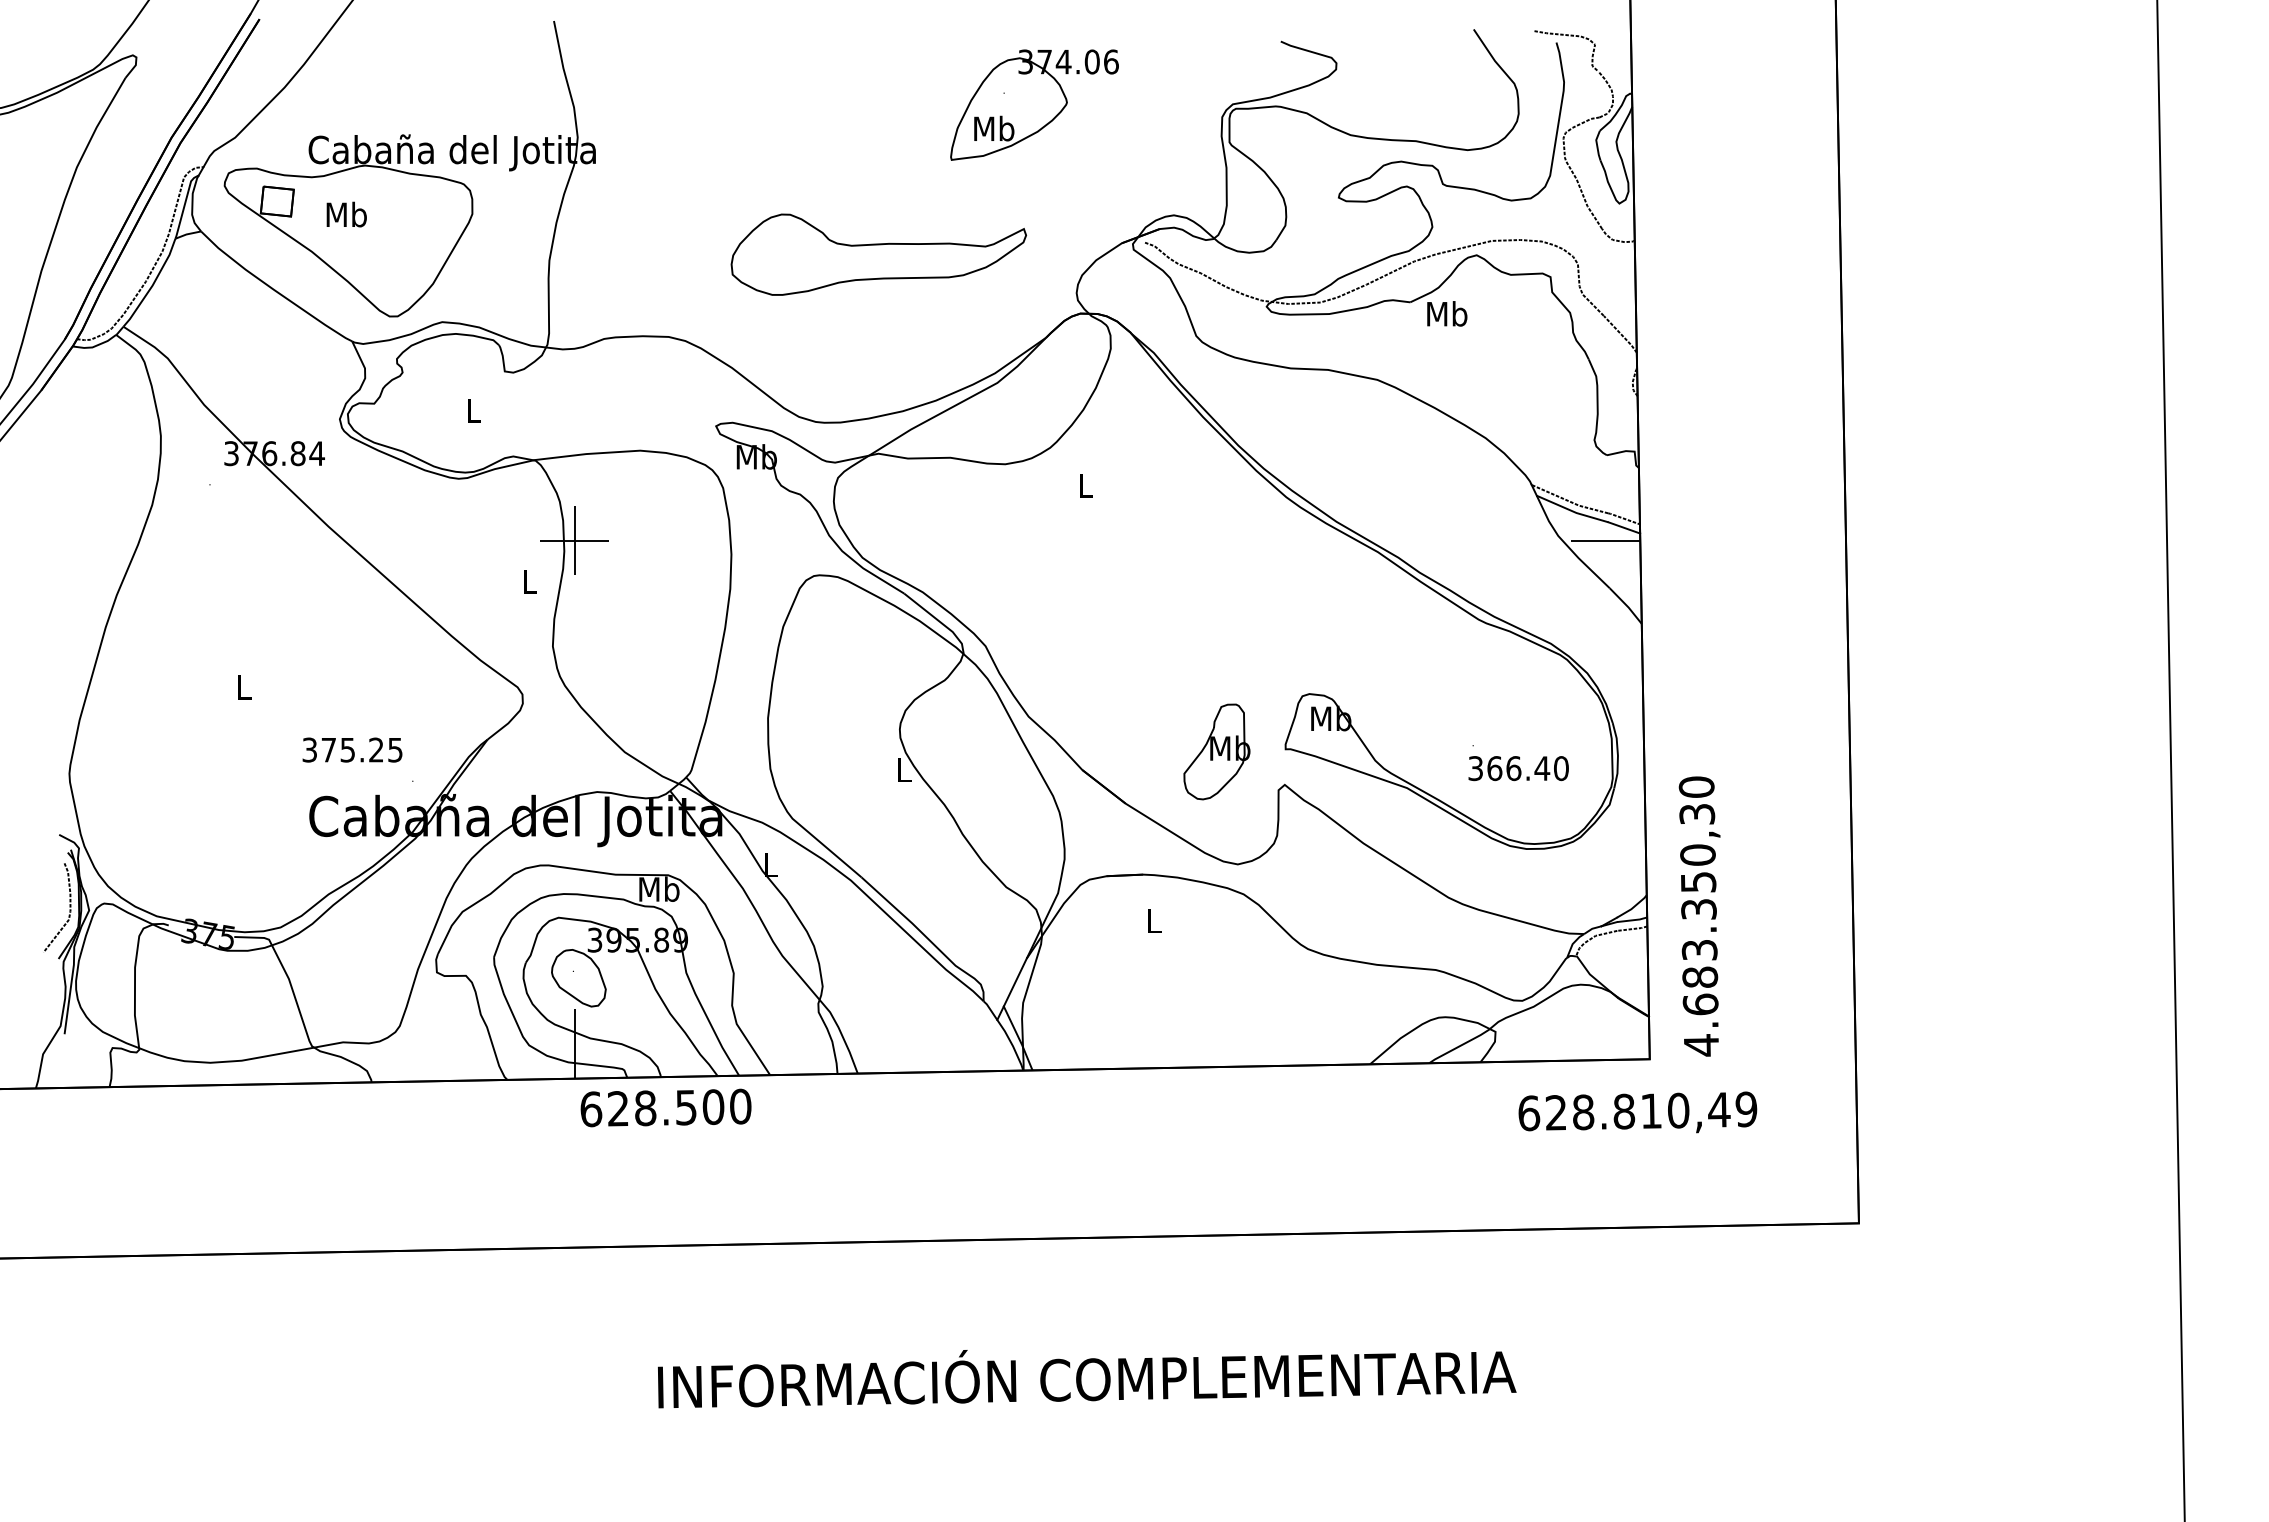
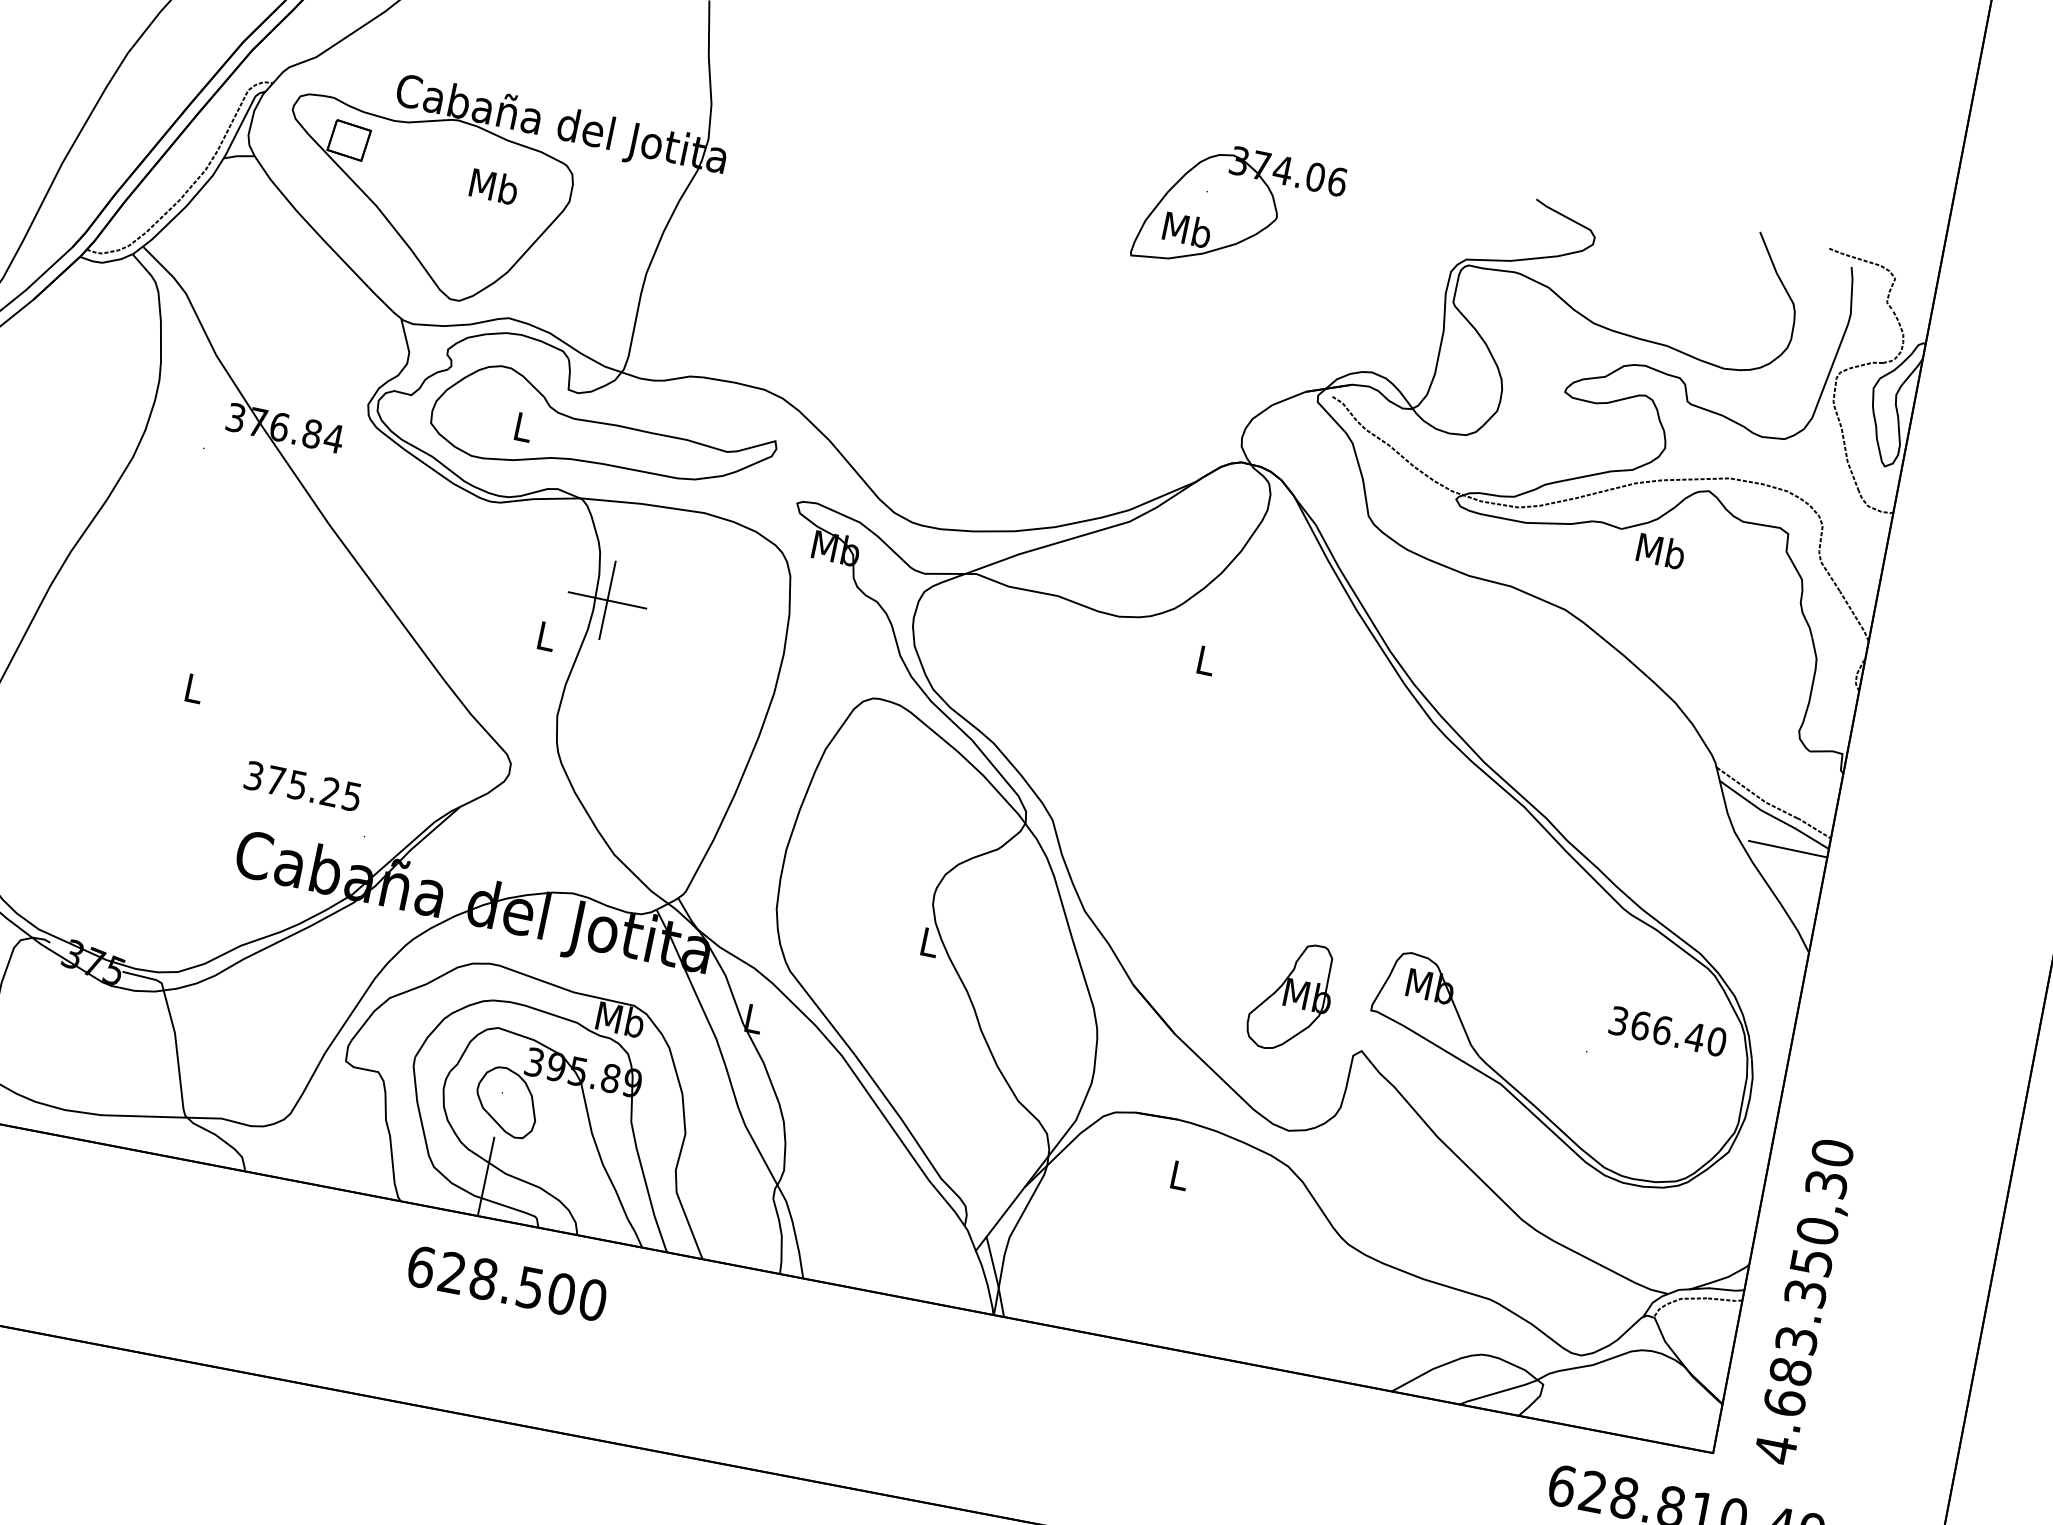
text: (346, 214) -> (493, 186), moved
part: (878, 254) -> (602, 435), moved
text: (1518, 768) -> (1667, 1031), moved
text: (665, 1107) -> (506, 1282), moved

